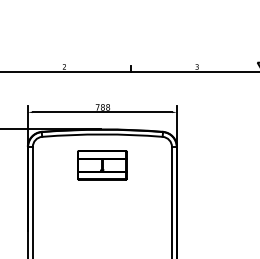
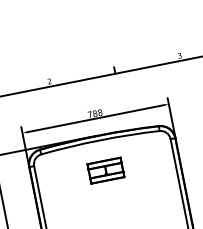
part: (102, 165) -> (106, 170), size x0.7

